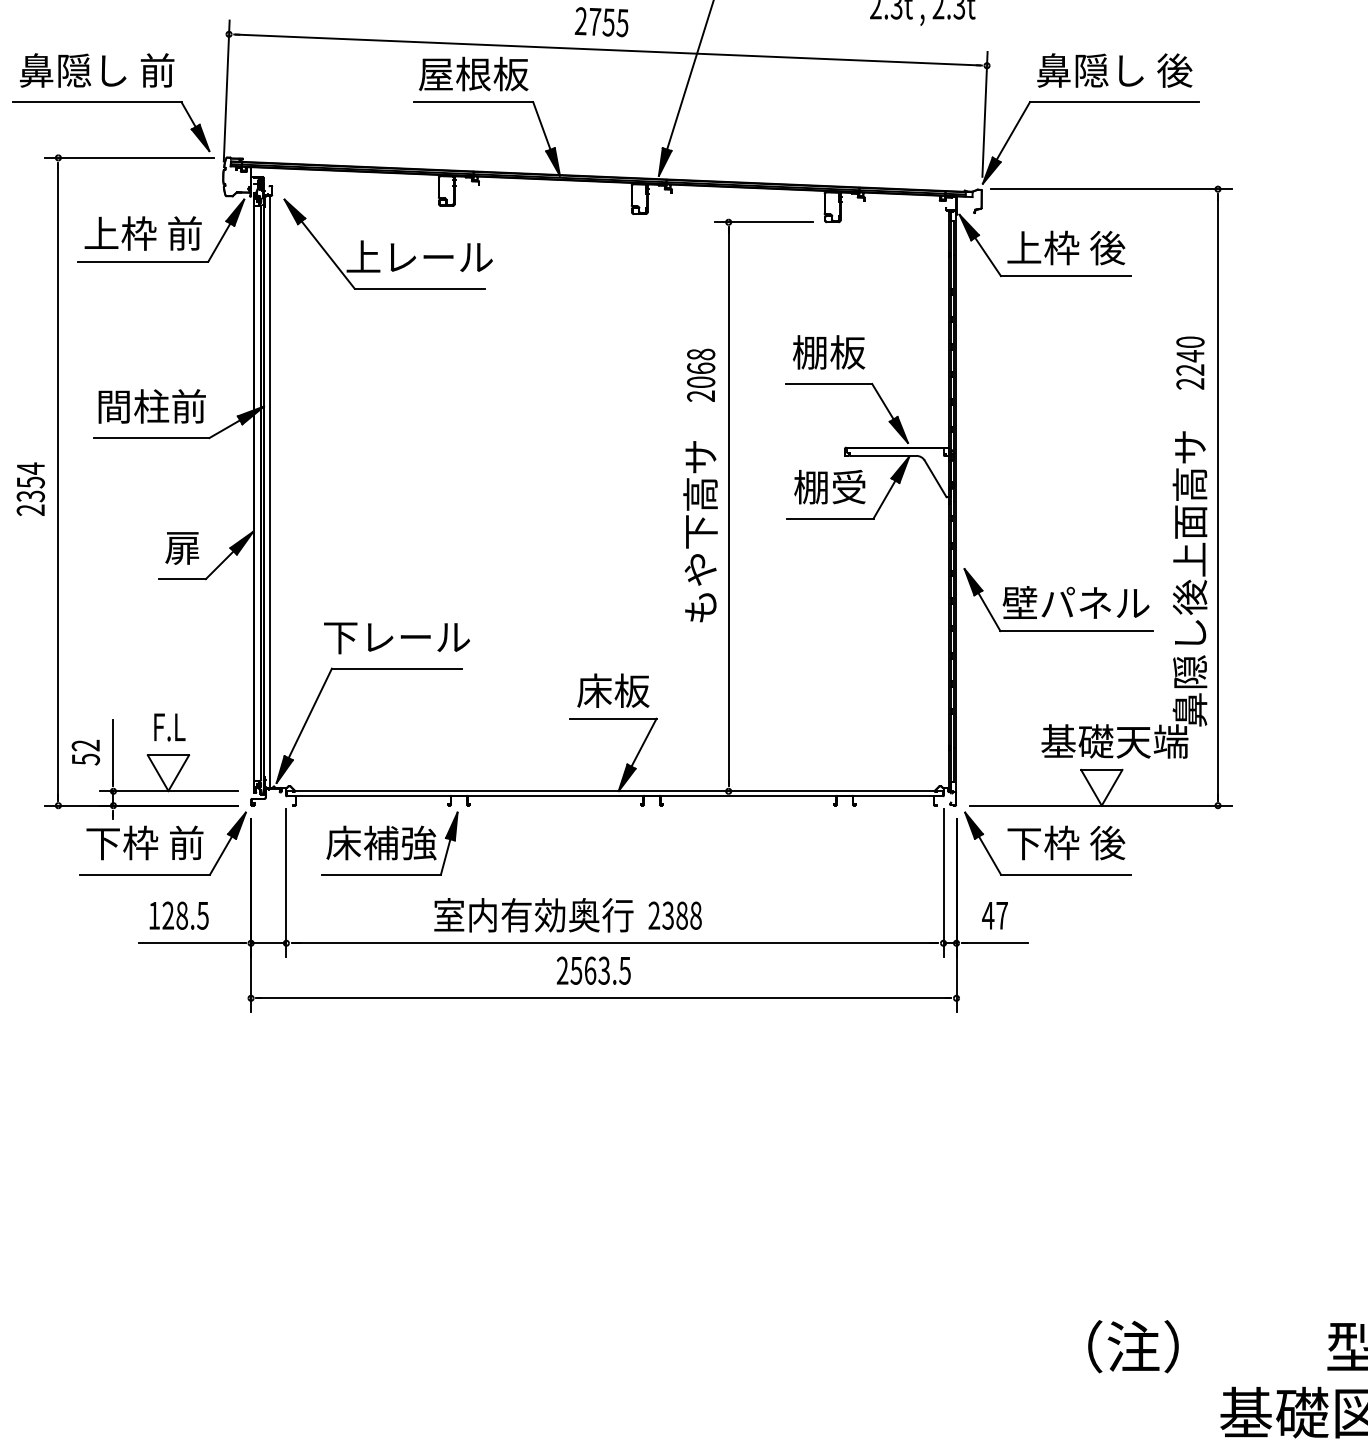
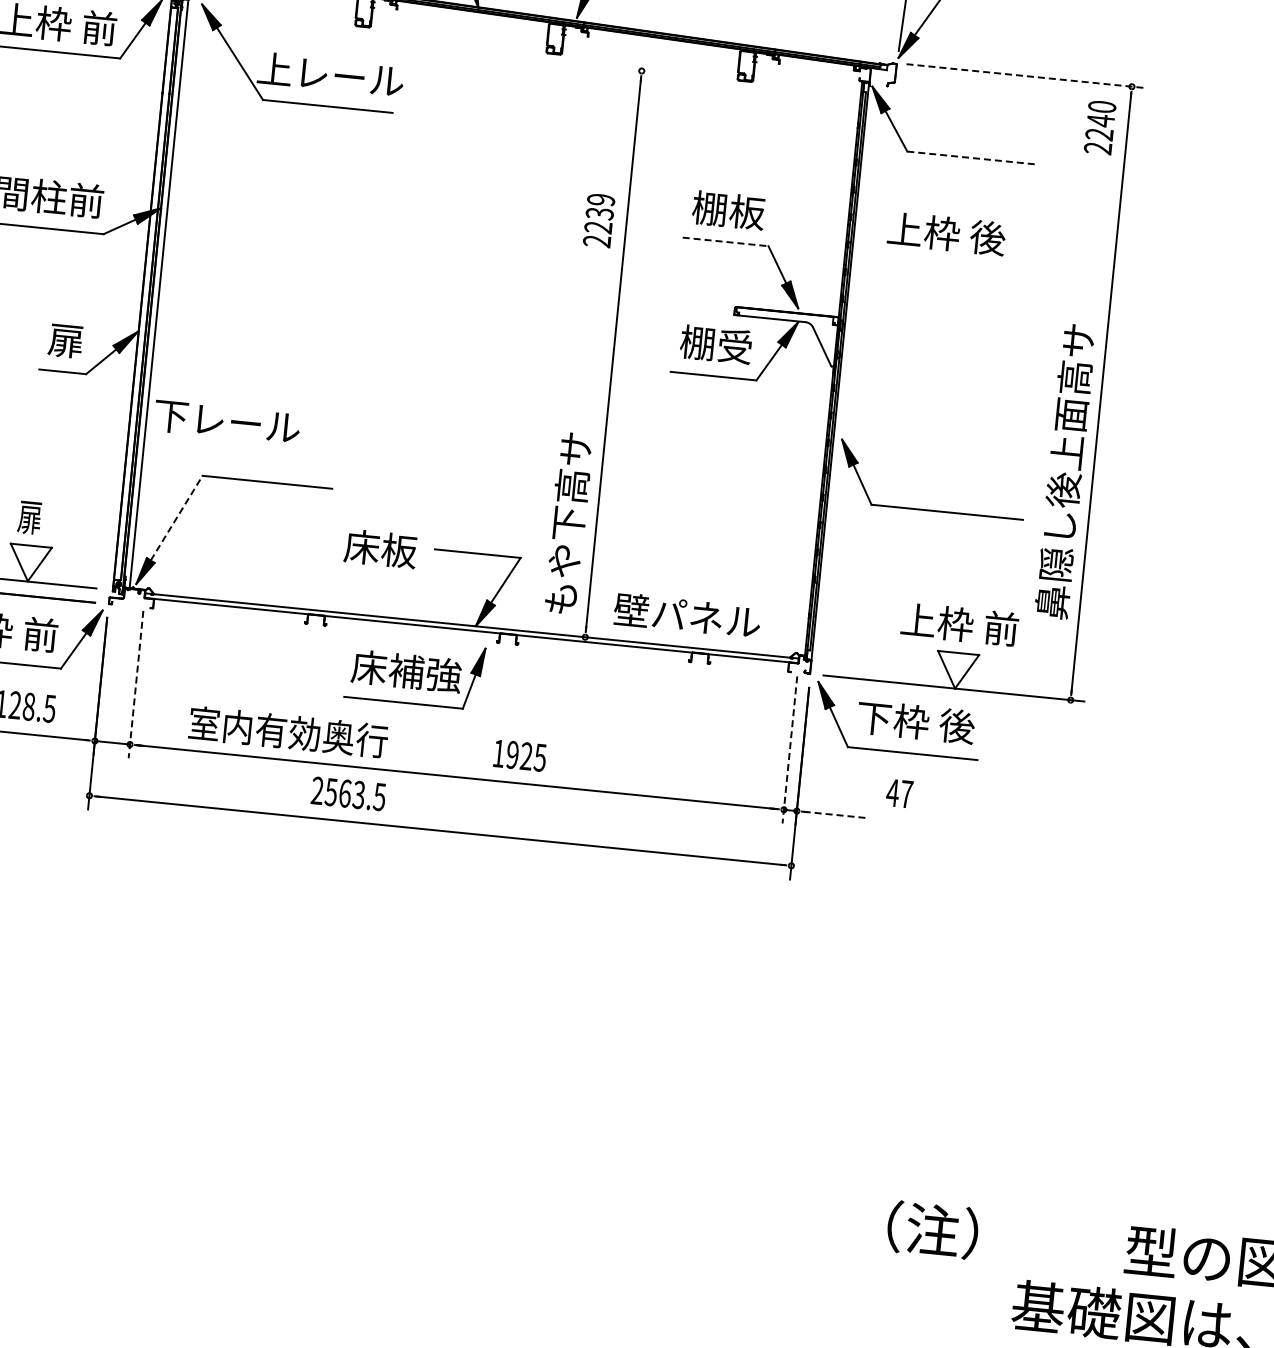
line: (1112, 189) -> (1026, 76), solid -> dashed
line: (763, 222) -> (676, 74), removed
text: (1066, 247) -> (946, 233), moved
line: (1066, 276) -> (972, 158), solid -> dashed
text: (1190, 362) -> (1100, 127), moved
text: (701, 368) -> (600, 213), 2068 -> 2239
line: (829, 384) -> (725, 242), solid -> dashed
text: (700, 531) -> (568, 523), moved
text: (1075, 602) -> (686, 615), moved
text: (396, 638) -> (226, 422), moved
text: (613, 690) -> (380, 548), moved
line: (310, 713) -> (176, 518), solid -> dashed
text: (168, 727) -> (34, 518), F.L -> 扉
text: (1114, 741) -> (974, 626), 基礎天端 -> 上枠 前
part: (389, 843) -> (414, 672), moved
line: (286, 883) -> (136, 685), solid -> dashed
line: (943, 883) -> (789, 750), solid -> dashed
text: (533, 915) -> (288, 732), moved
text: (674, 915) -> (518, 755), 2388 -> 1925
text: (994, 915) -> (899, 793), moved
line: (995, 943) -> (835, 815), solid -> dashed
text: (593, 970) -> (348, 793), moved

